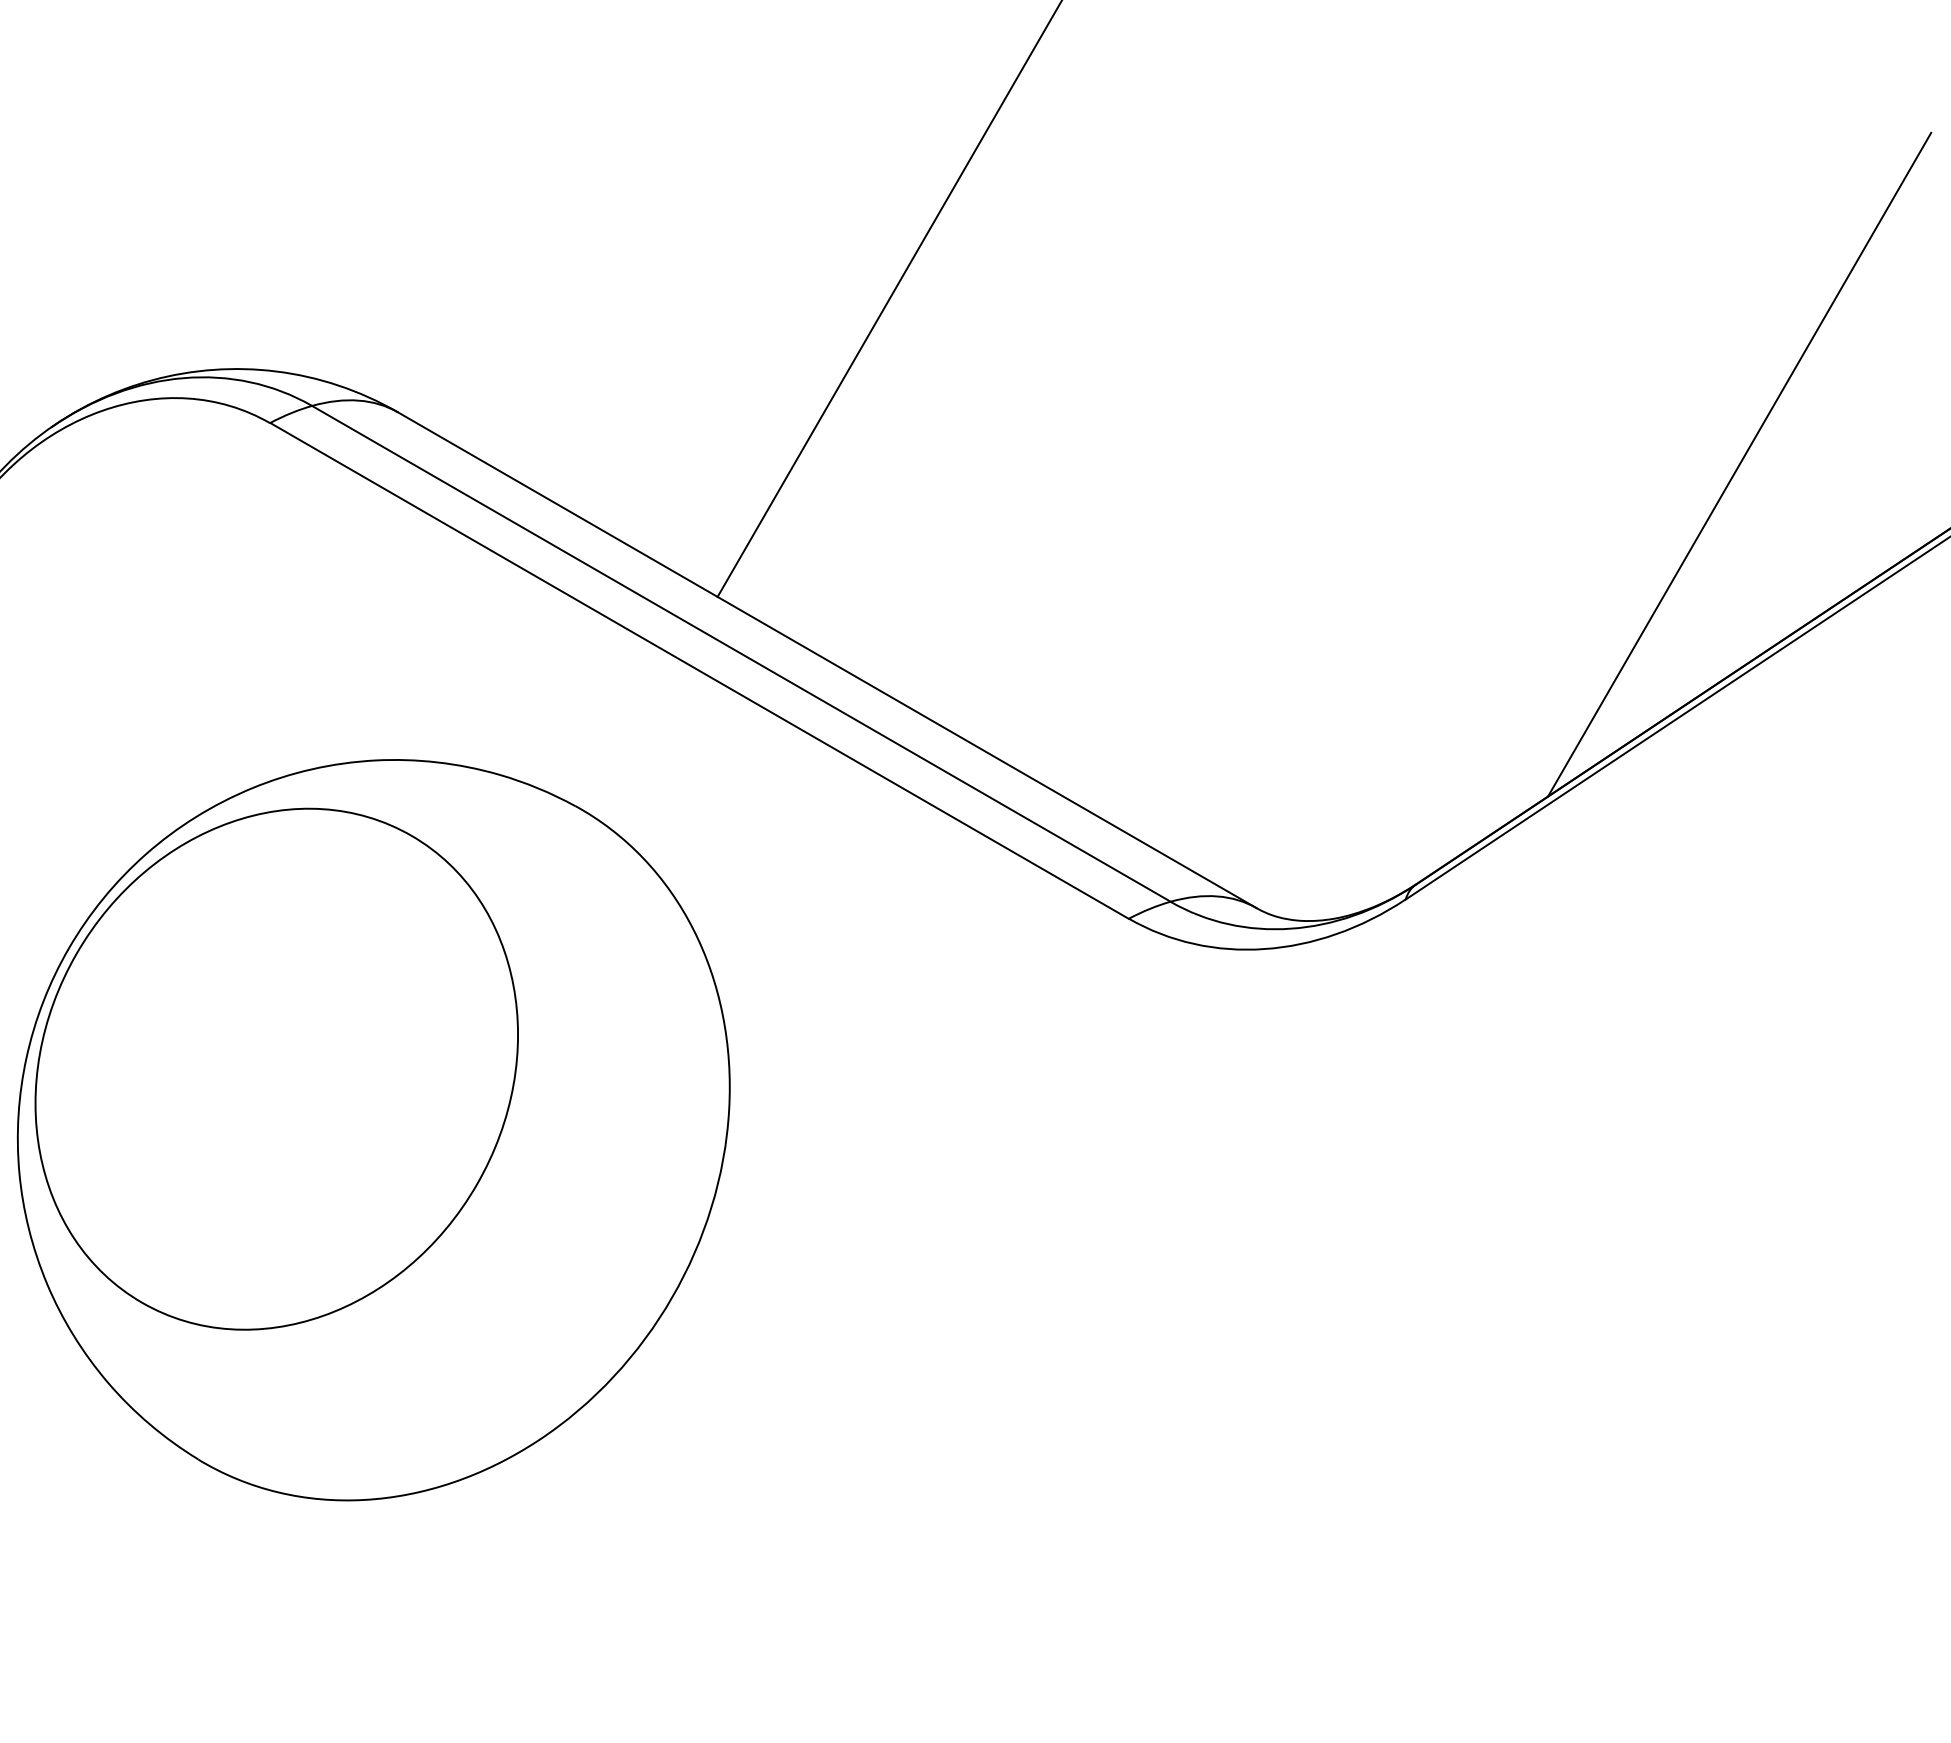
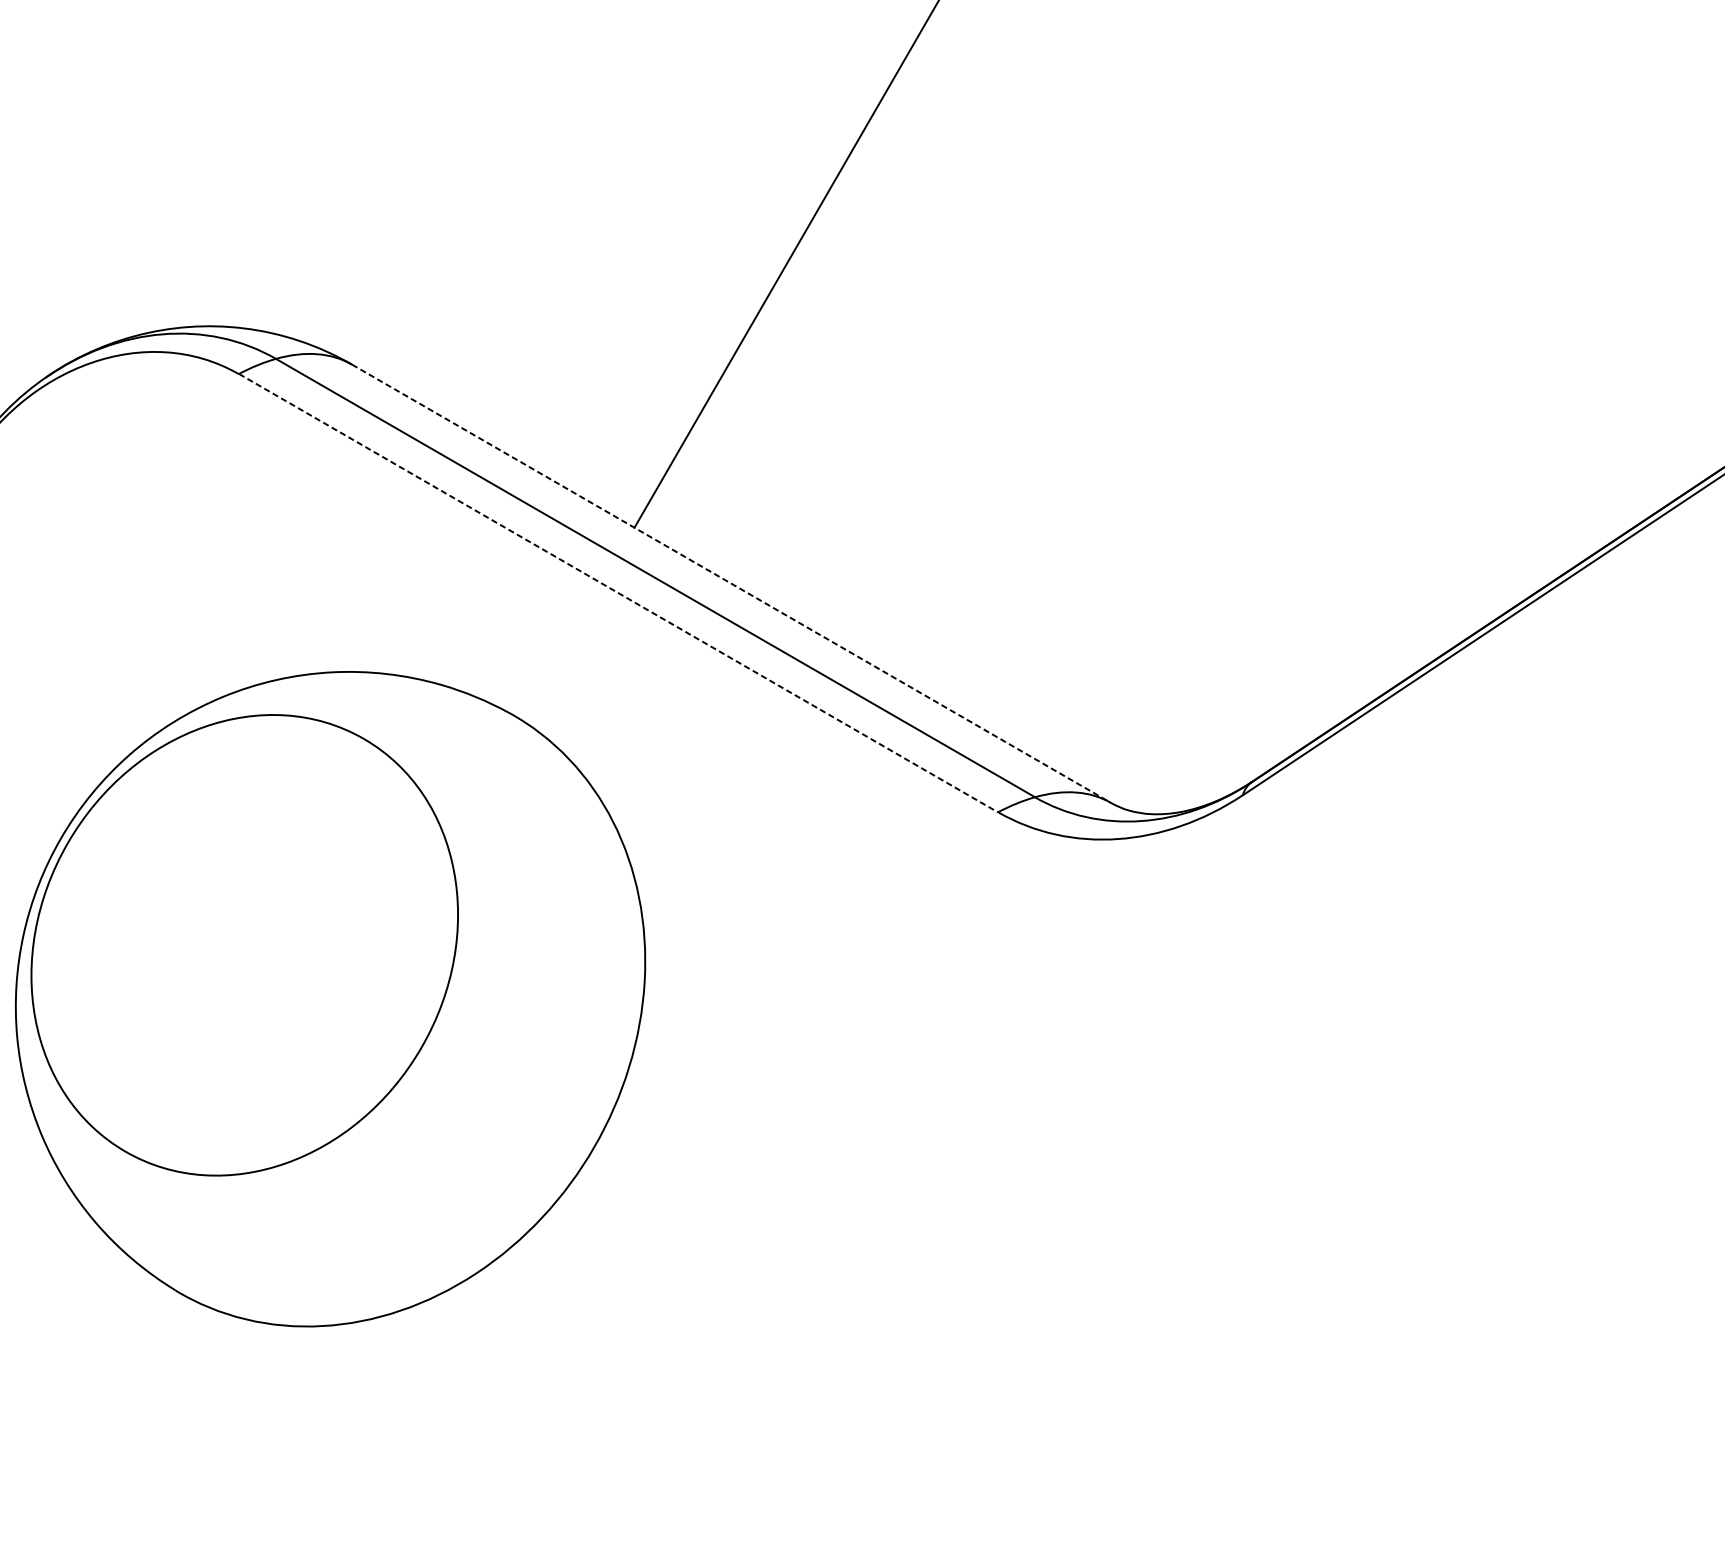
line: (1739, 464) -> (1537, 410), removed
line: (827, 660) -> (731, 583), solid -> dashed
line: (699, 670) -> (618, 592), solid -> dashed

